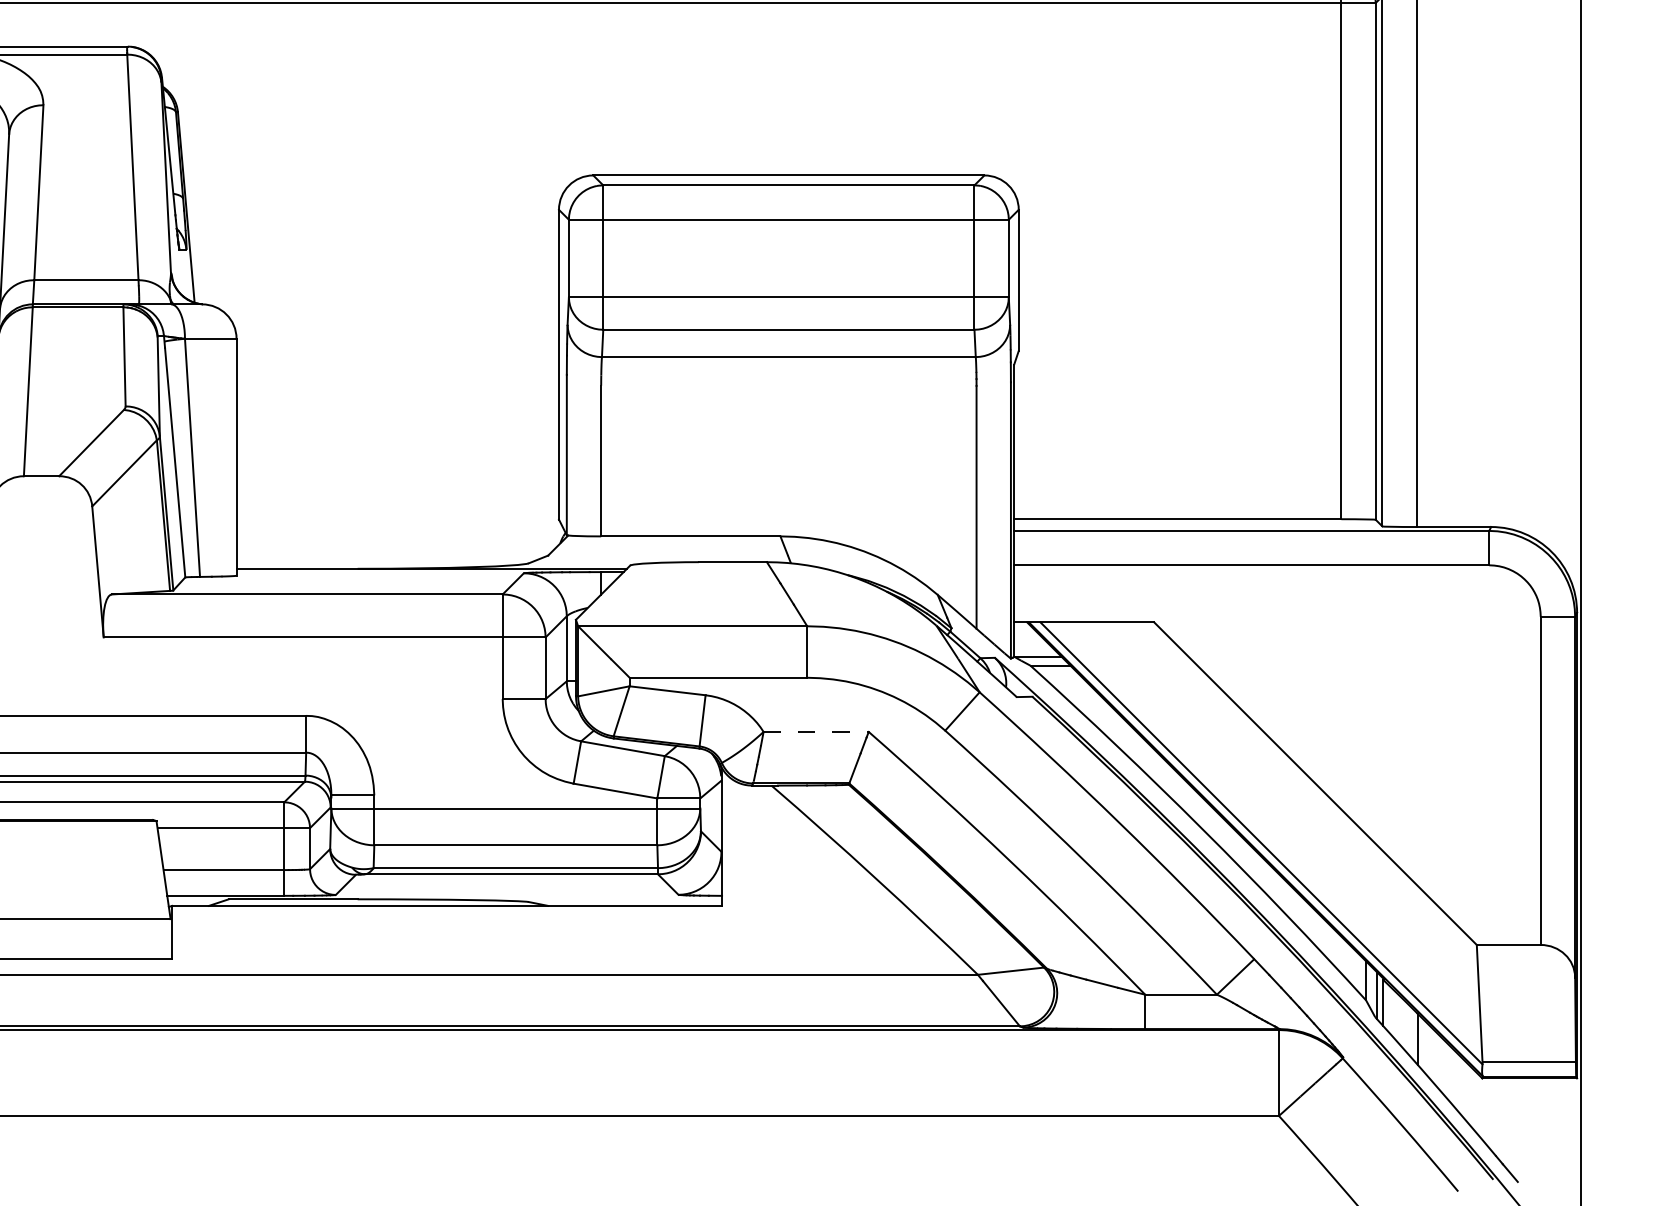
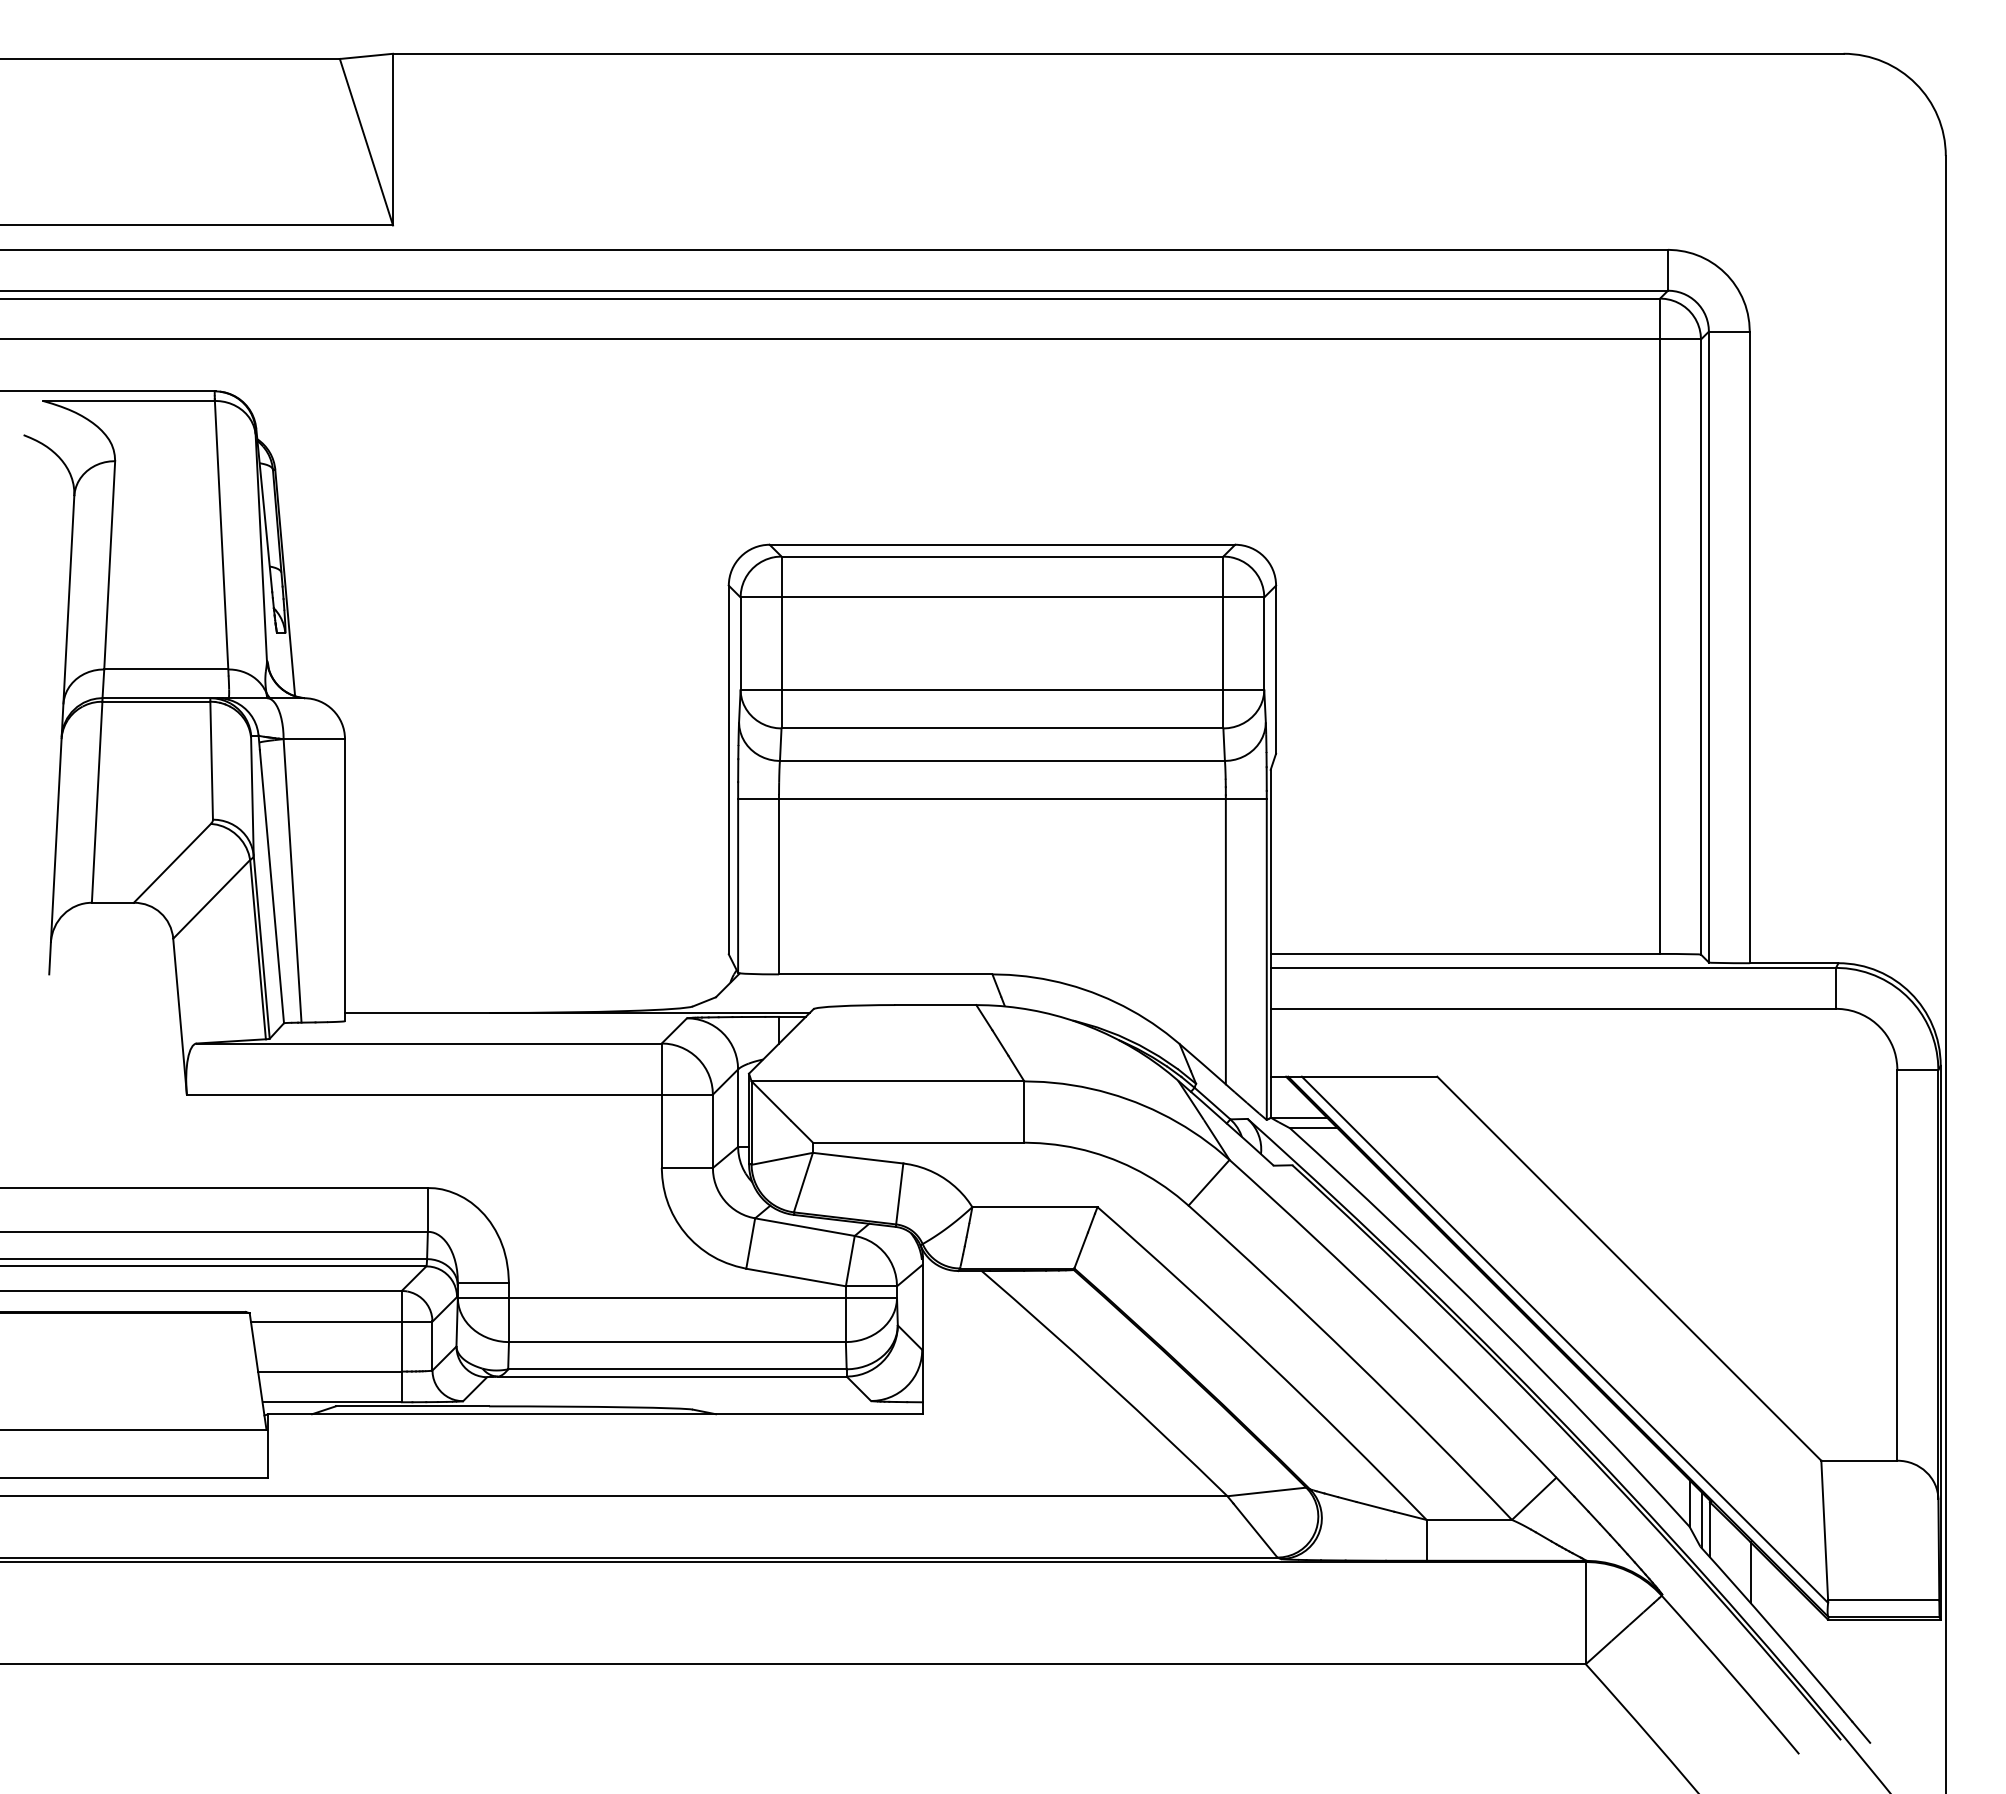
line: (788, 389) -> (1002, 799), added
line: (815, 732) -> (1034, 1207), dashed -> solid

